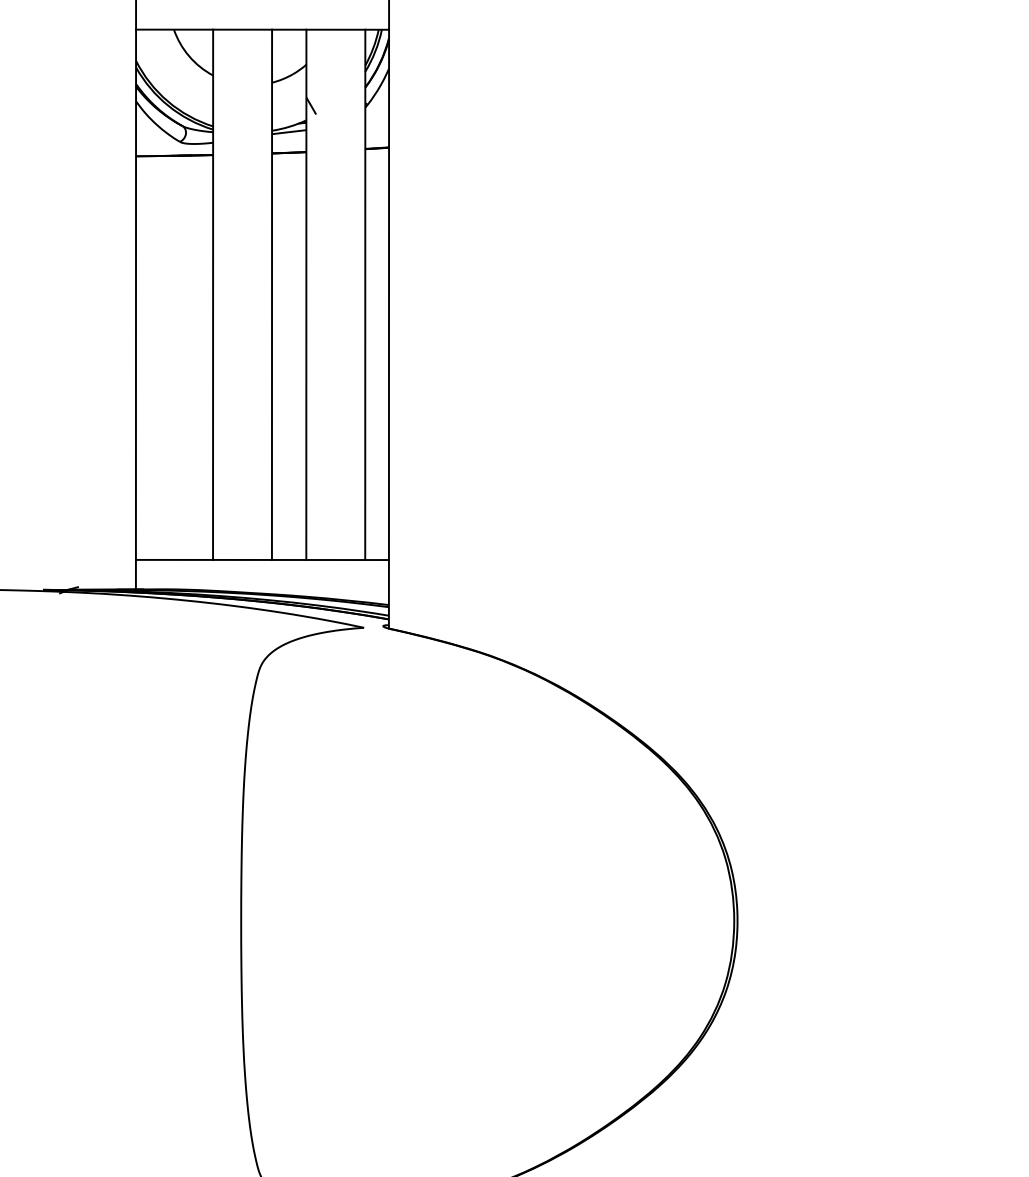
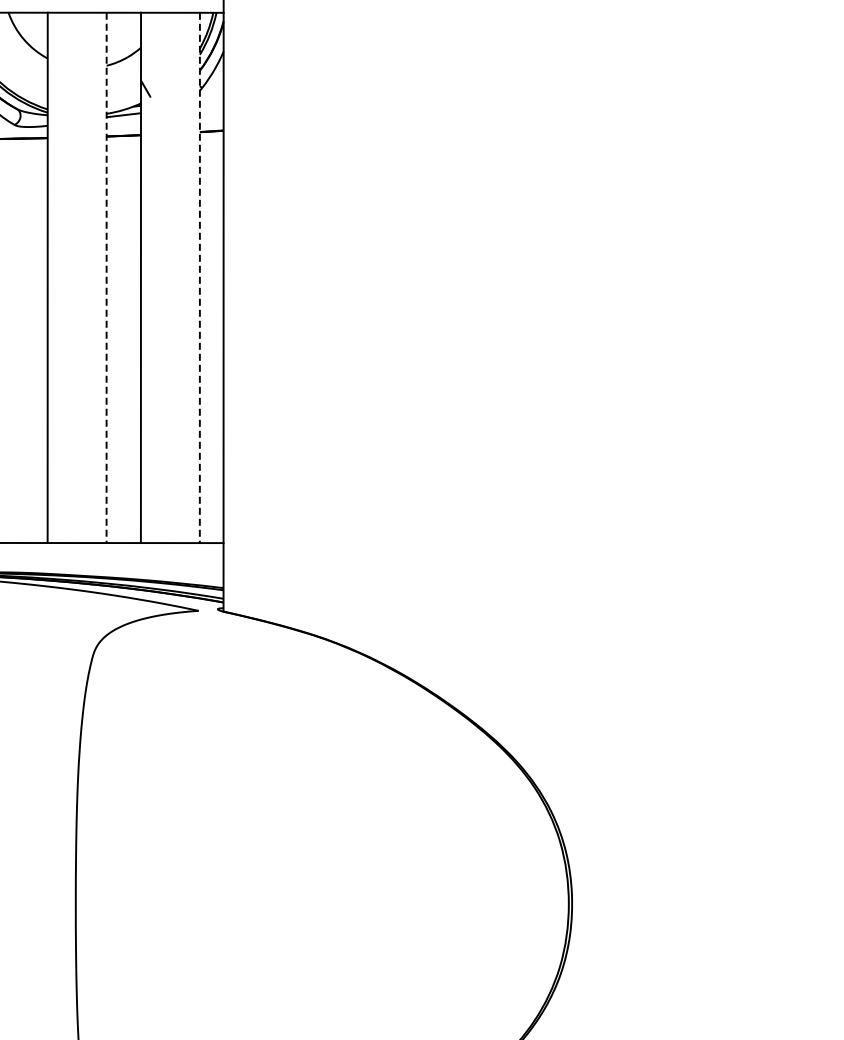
line: (272, 295) -> (107, 278), solid -> dashed
line: (365, 295) -> (200, 278), solid -> dashed

